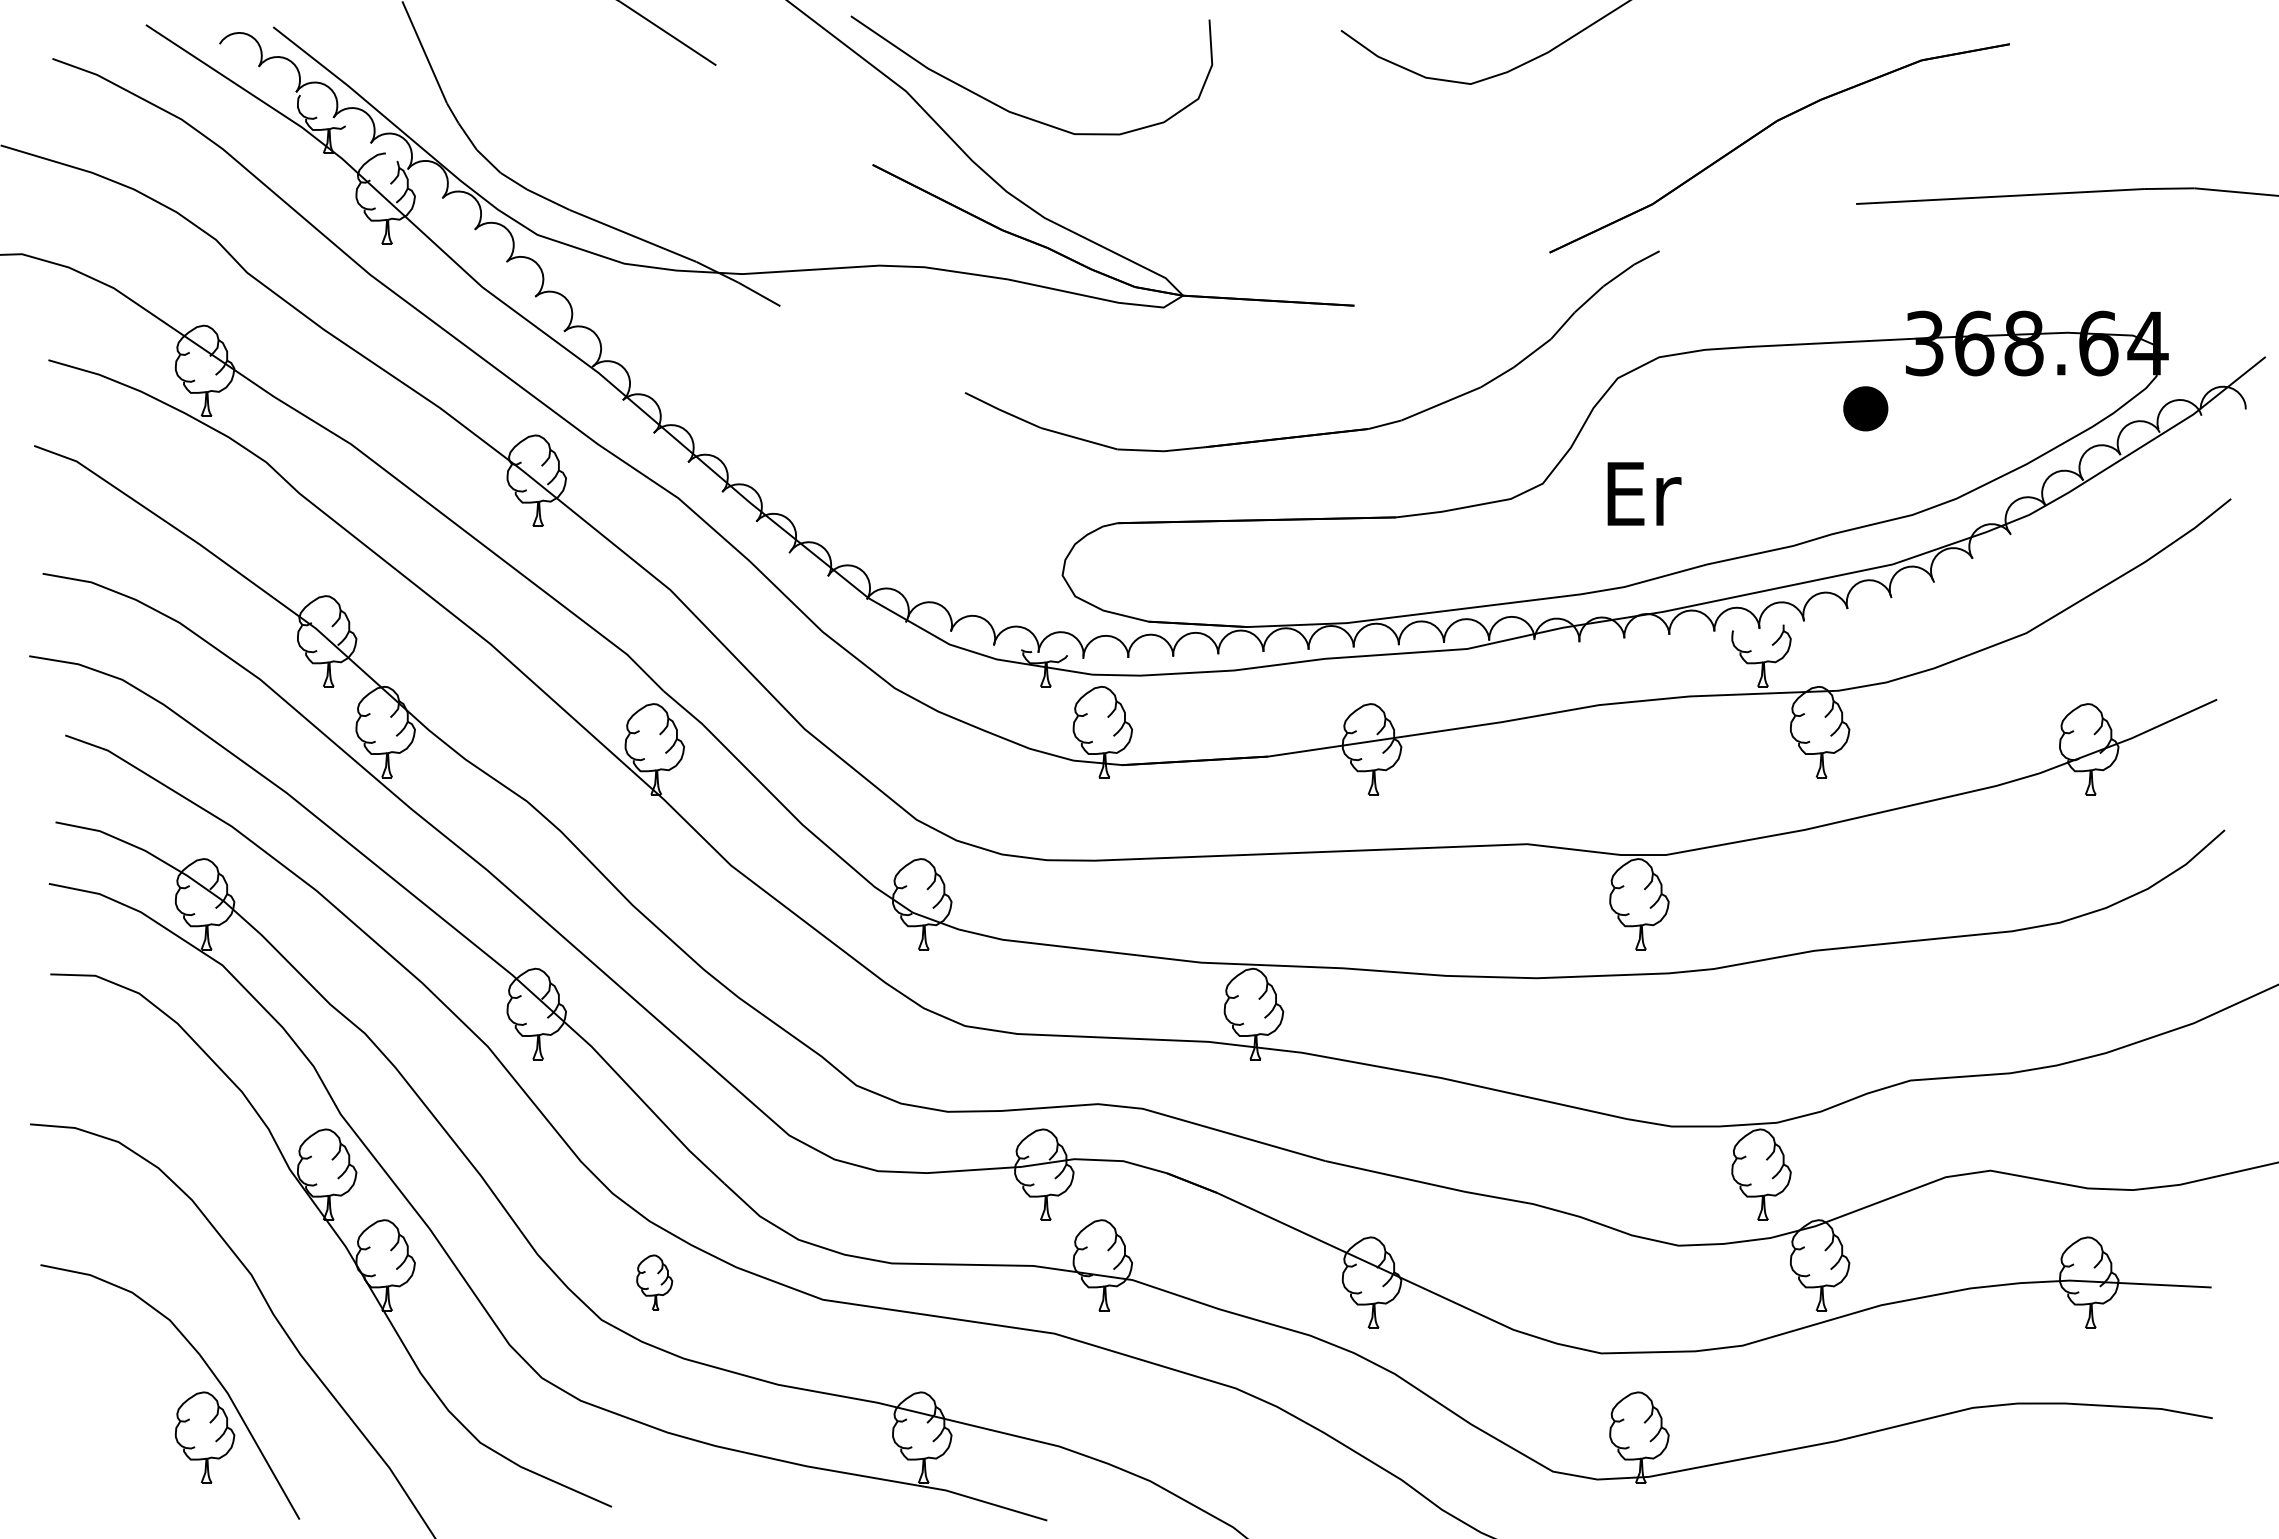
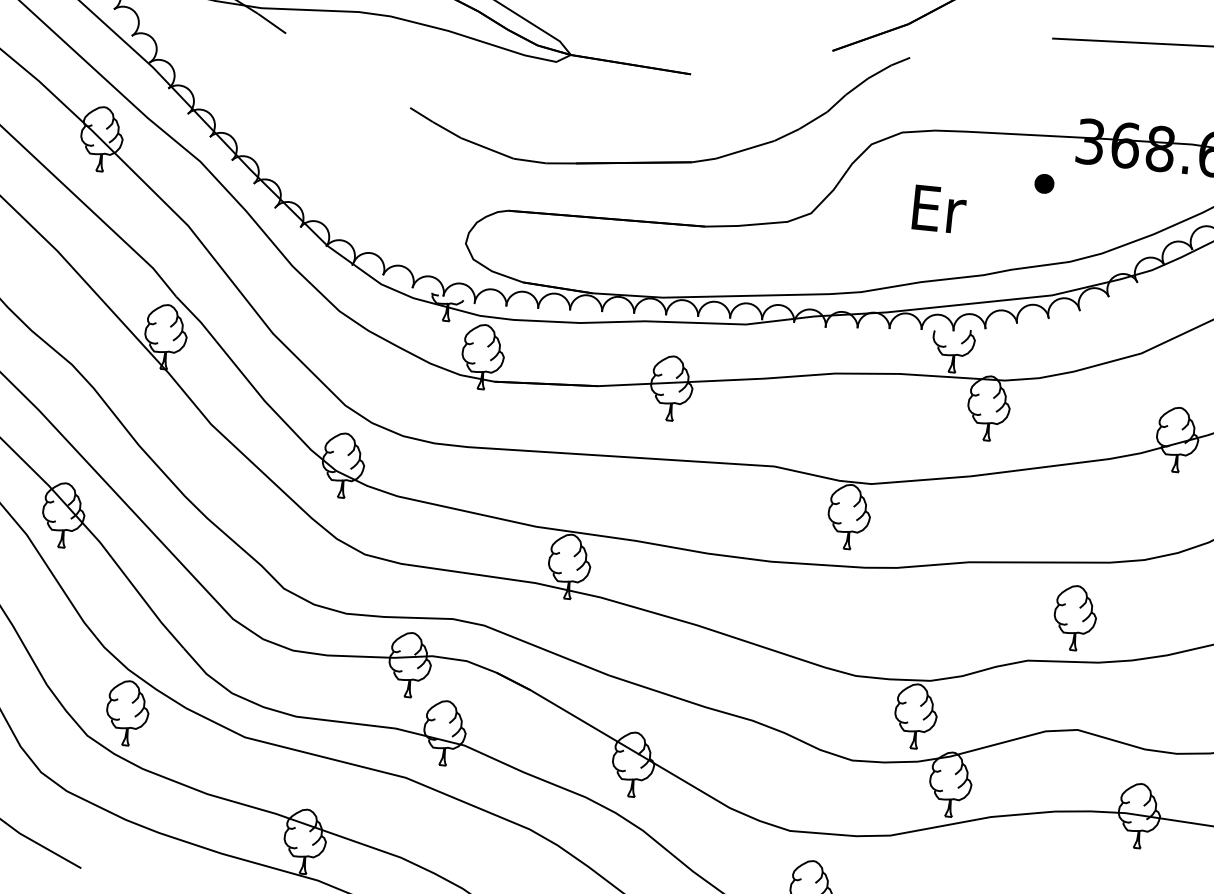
part: (1866, 409) -> (1044, 184), size x0.62
text: (1644, 493) -> (939, 209), moved
part: (1971, 1013) -> (1075, 617), added
part: (654, 1282) -> (127, 713), size x1.67

